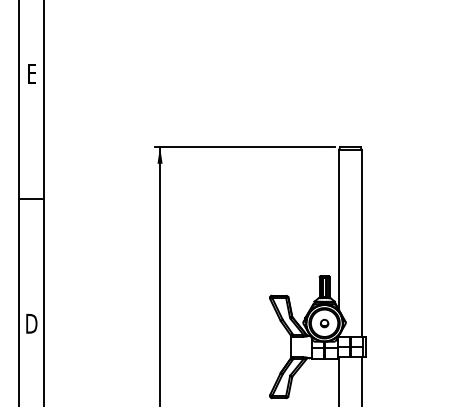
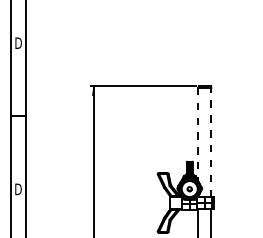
text: (31, 72) -> (18, 42), E -> D
line: (339, 229) -> (198, 134), solid -> dashed
line: (361, 243) -> (211, 142), solid -> dashed

